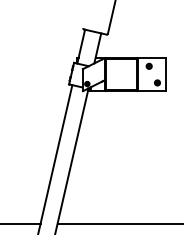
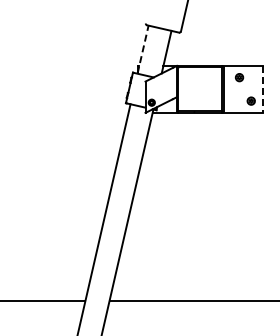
line: (81, 46) -> (143, 49), solid -> dashed
line: (166, 74) -> (263, 89), solid -> dashed

